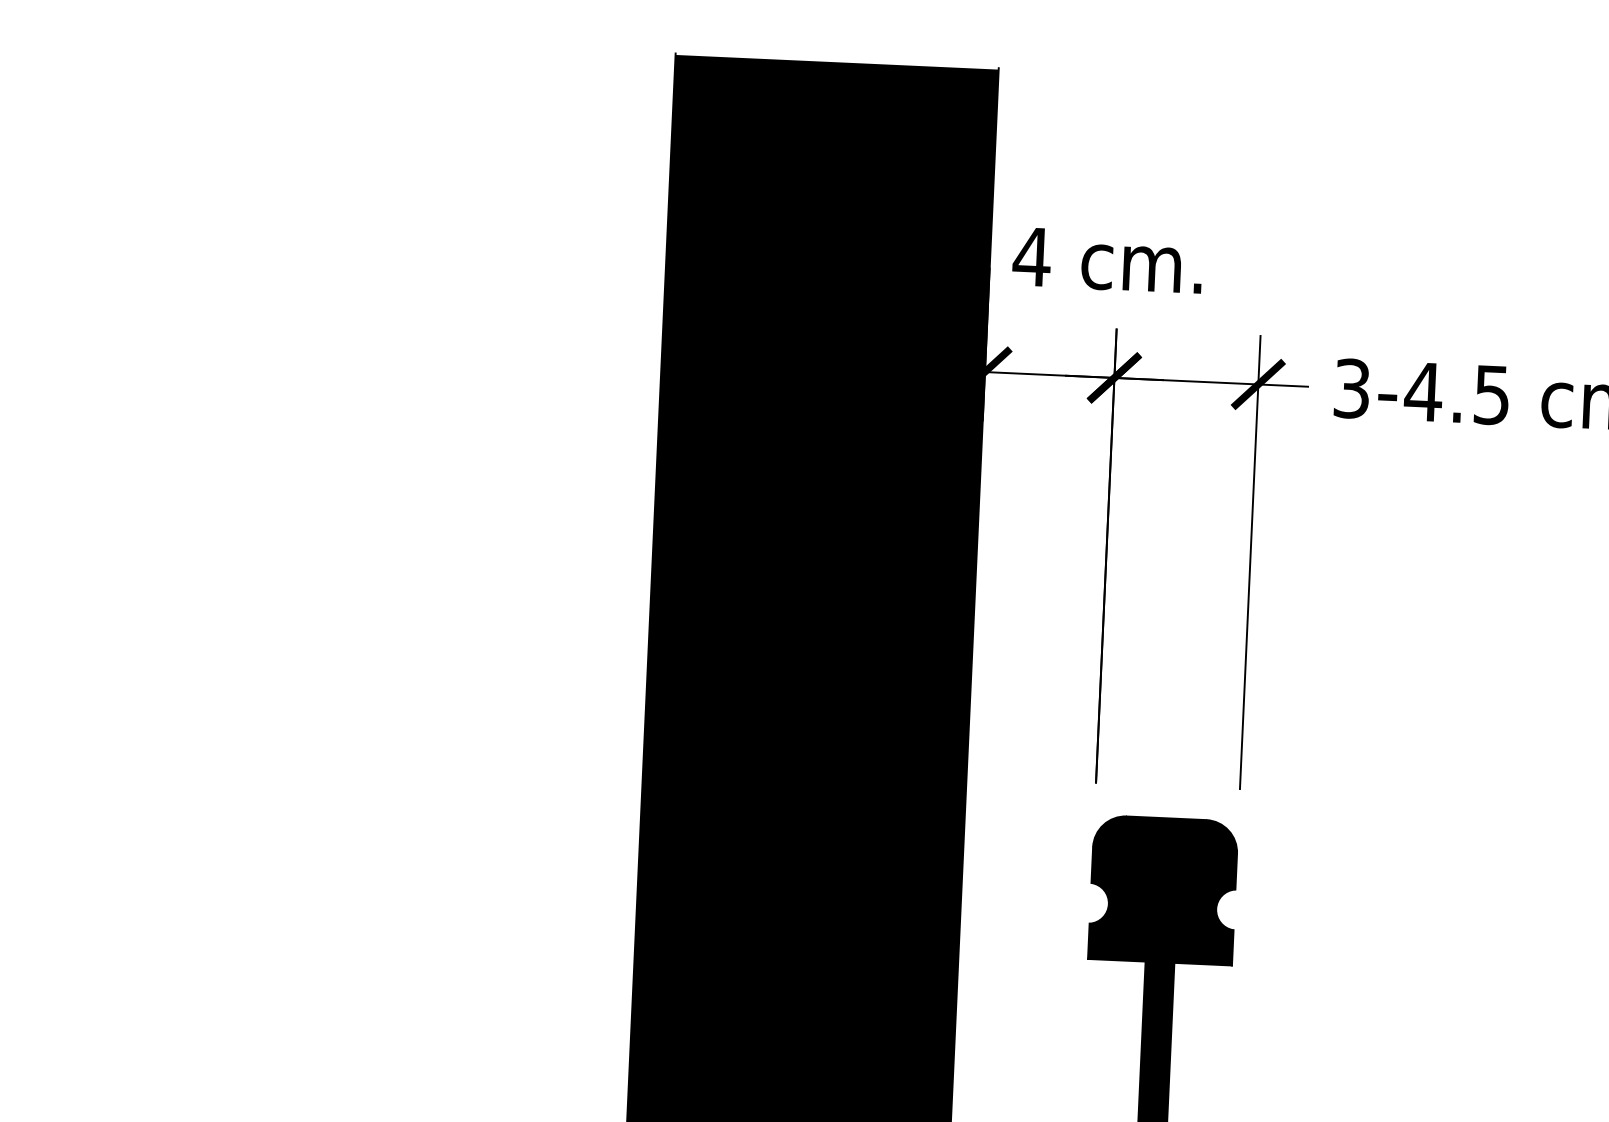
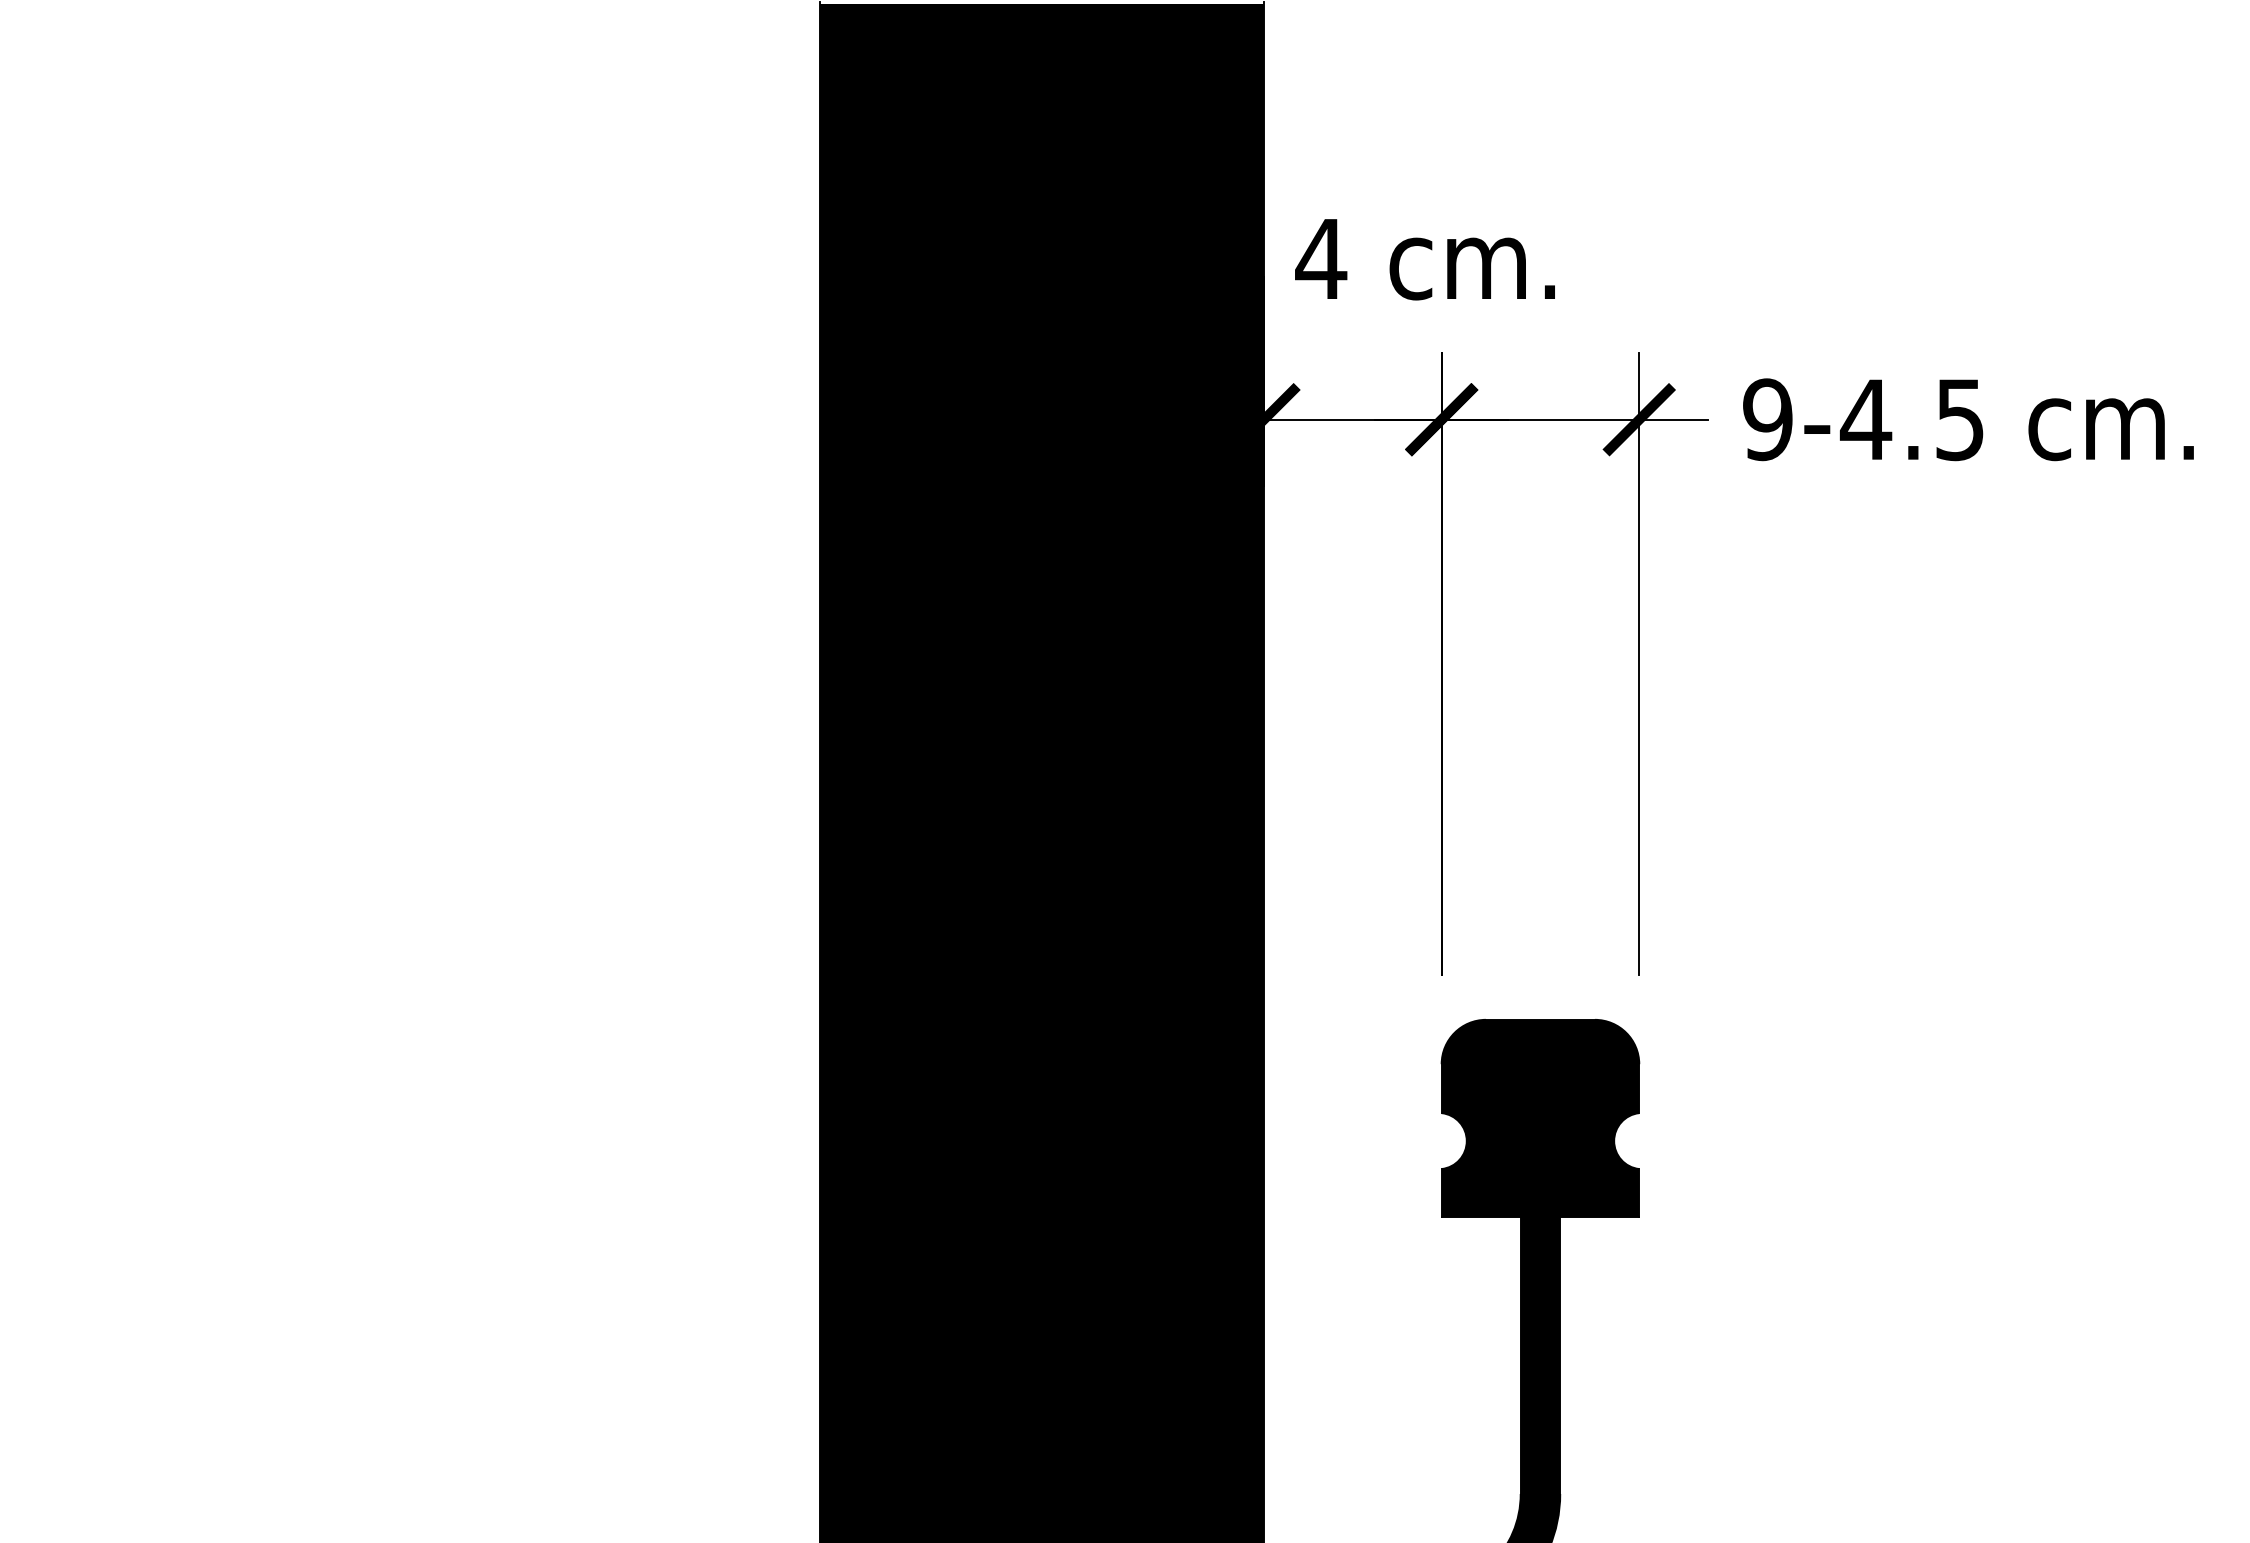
text: (1351, 388) -> (1767, 419), 3-4.5 -> 9-4.5

